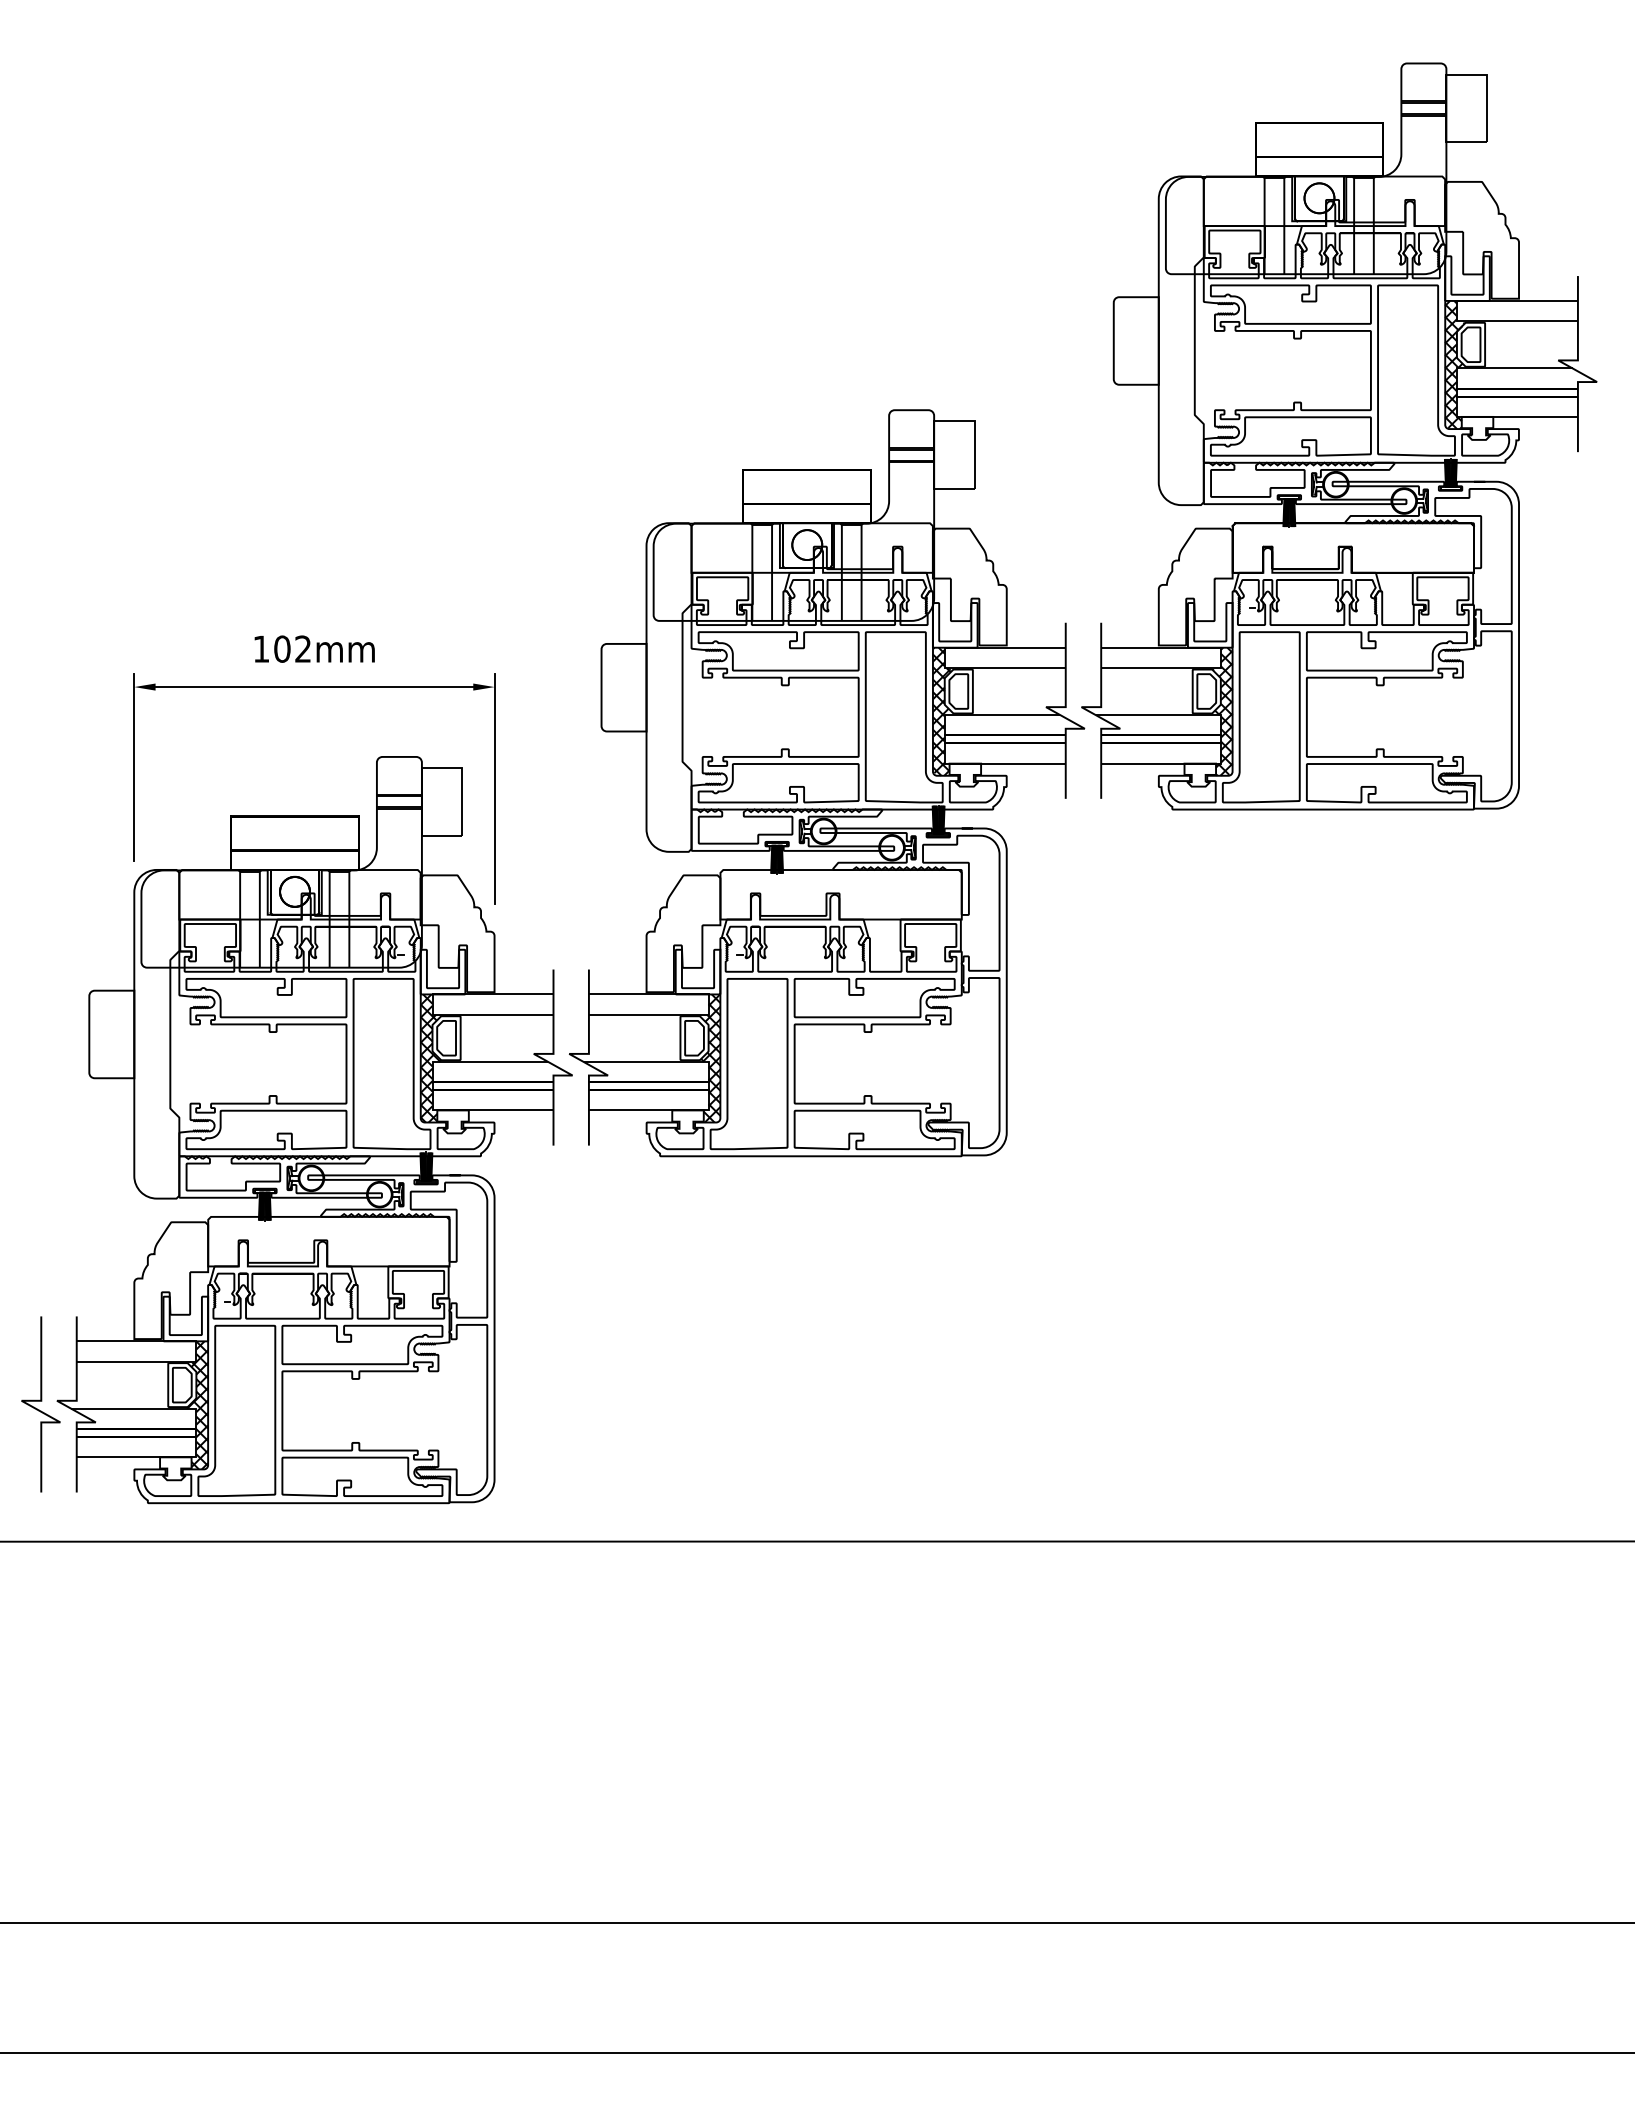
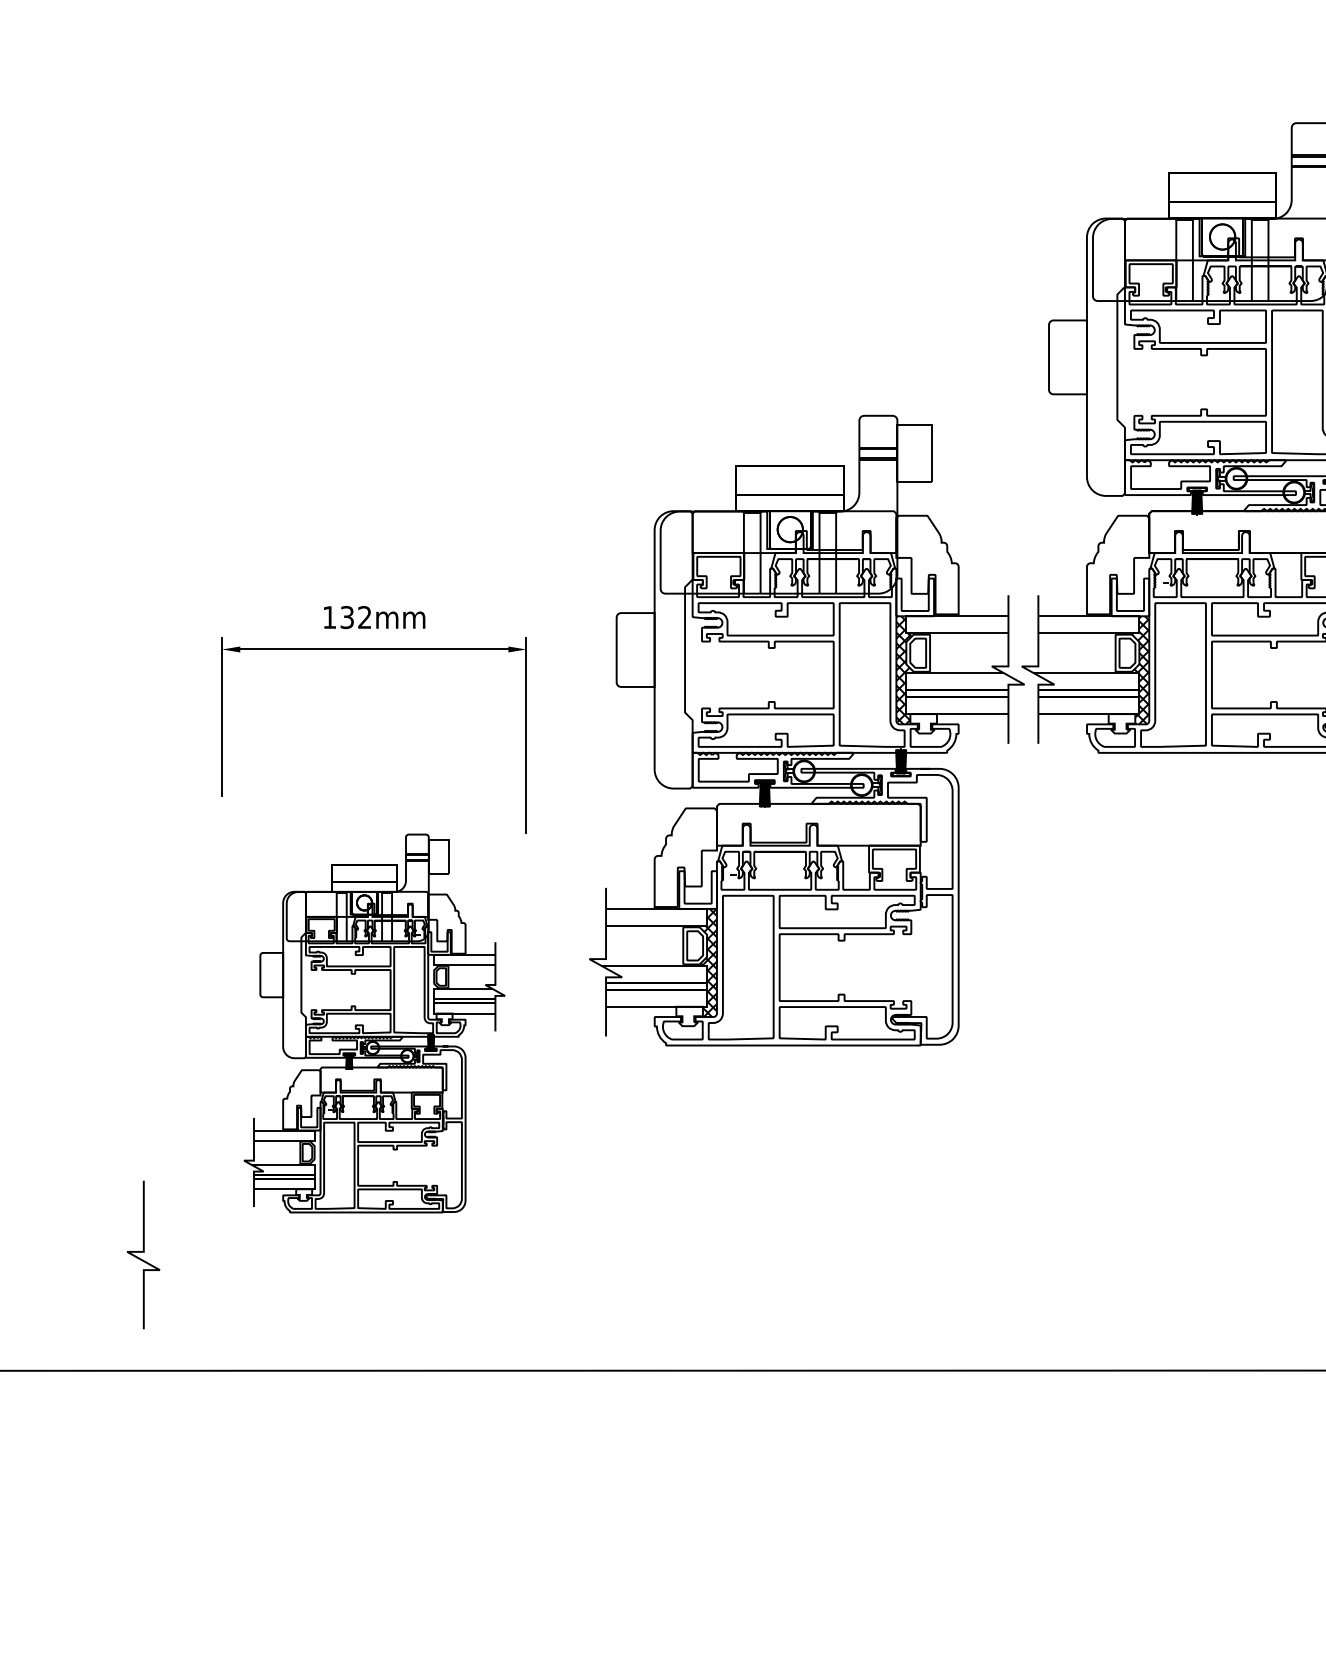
text: (282, 648) -> (347, 616), 102mm -> 132mm
part: (314, 1130) -> (374, 1023), size x0.6

